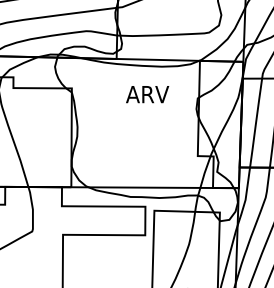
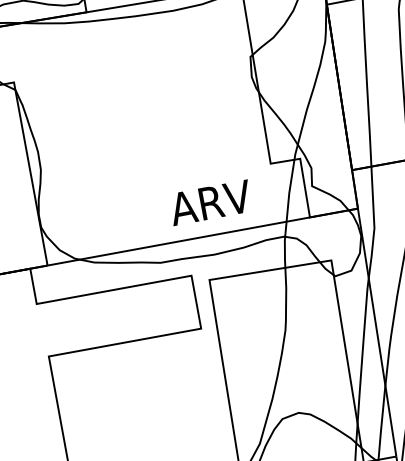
text: (147, 94) -> (210, 202), moved

